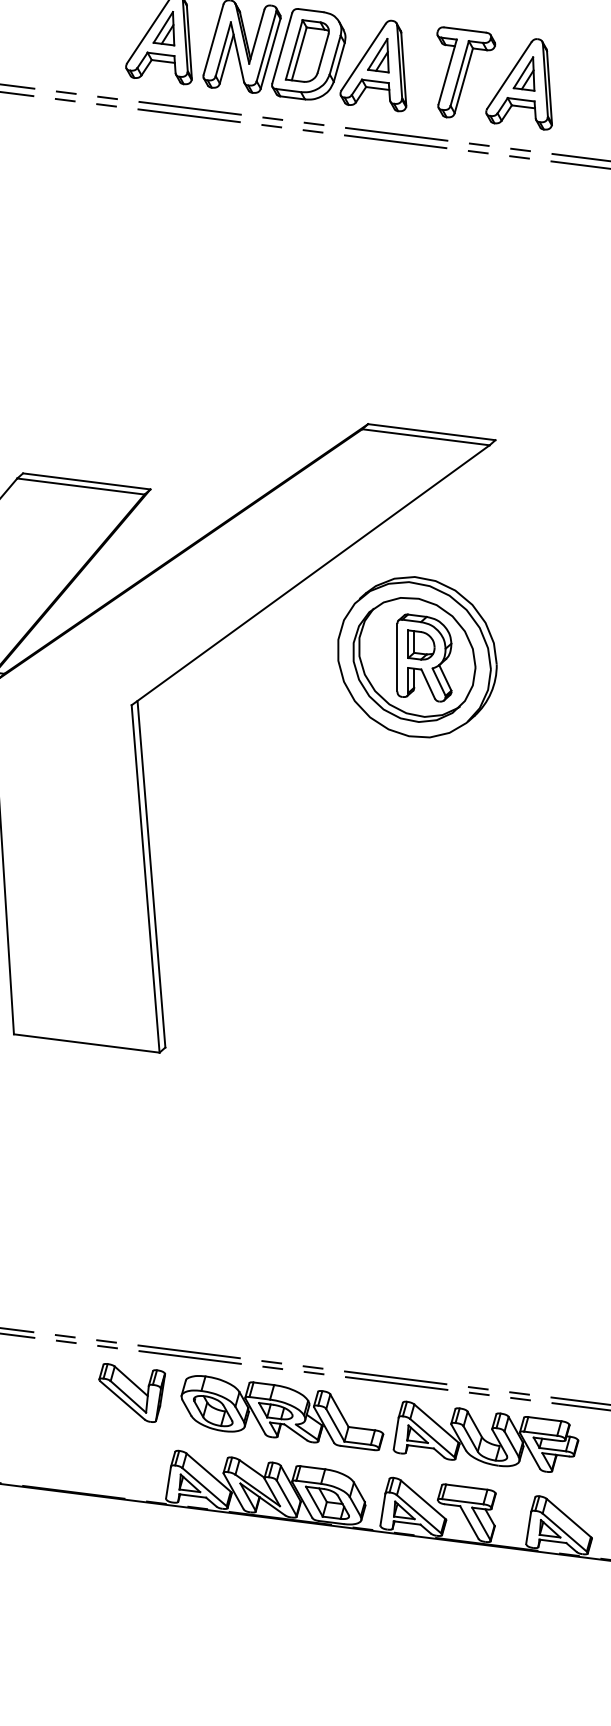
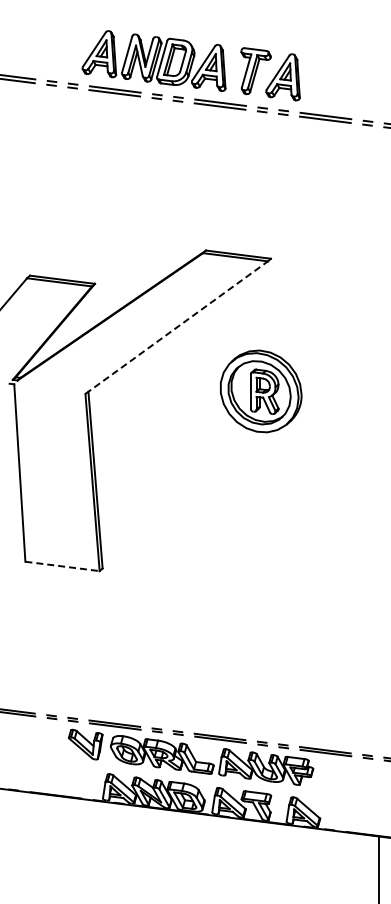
line: (310, 574) -> (176, 327), solid -> dashed
part: (418, 657) -> (261, 391), moved
line: (88, 1043) -> (63, 566), solid -> dashed

